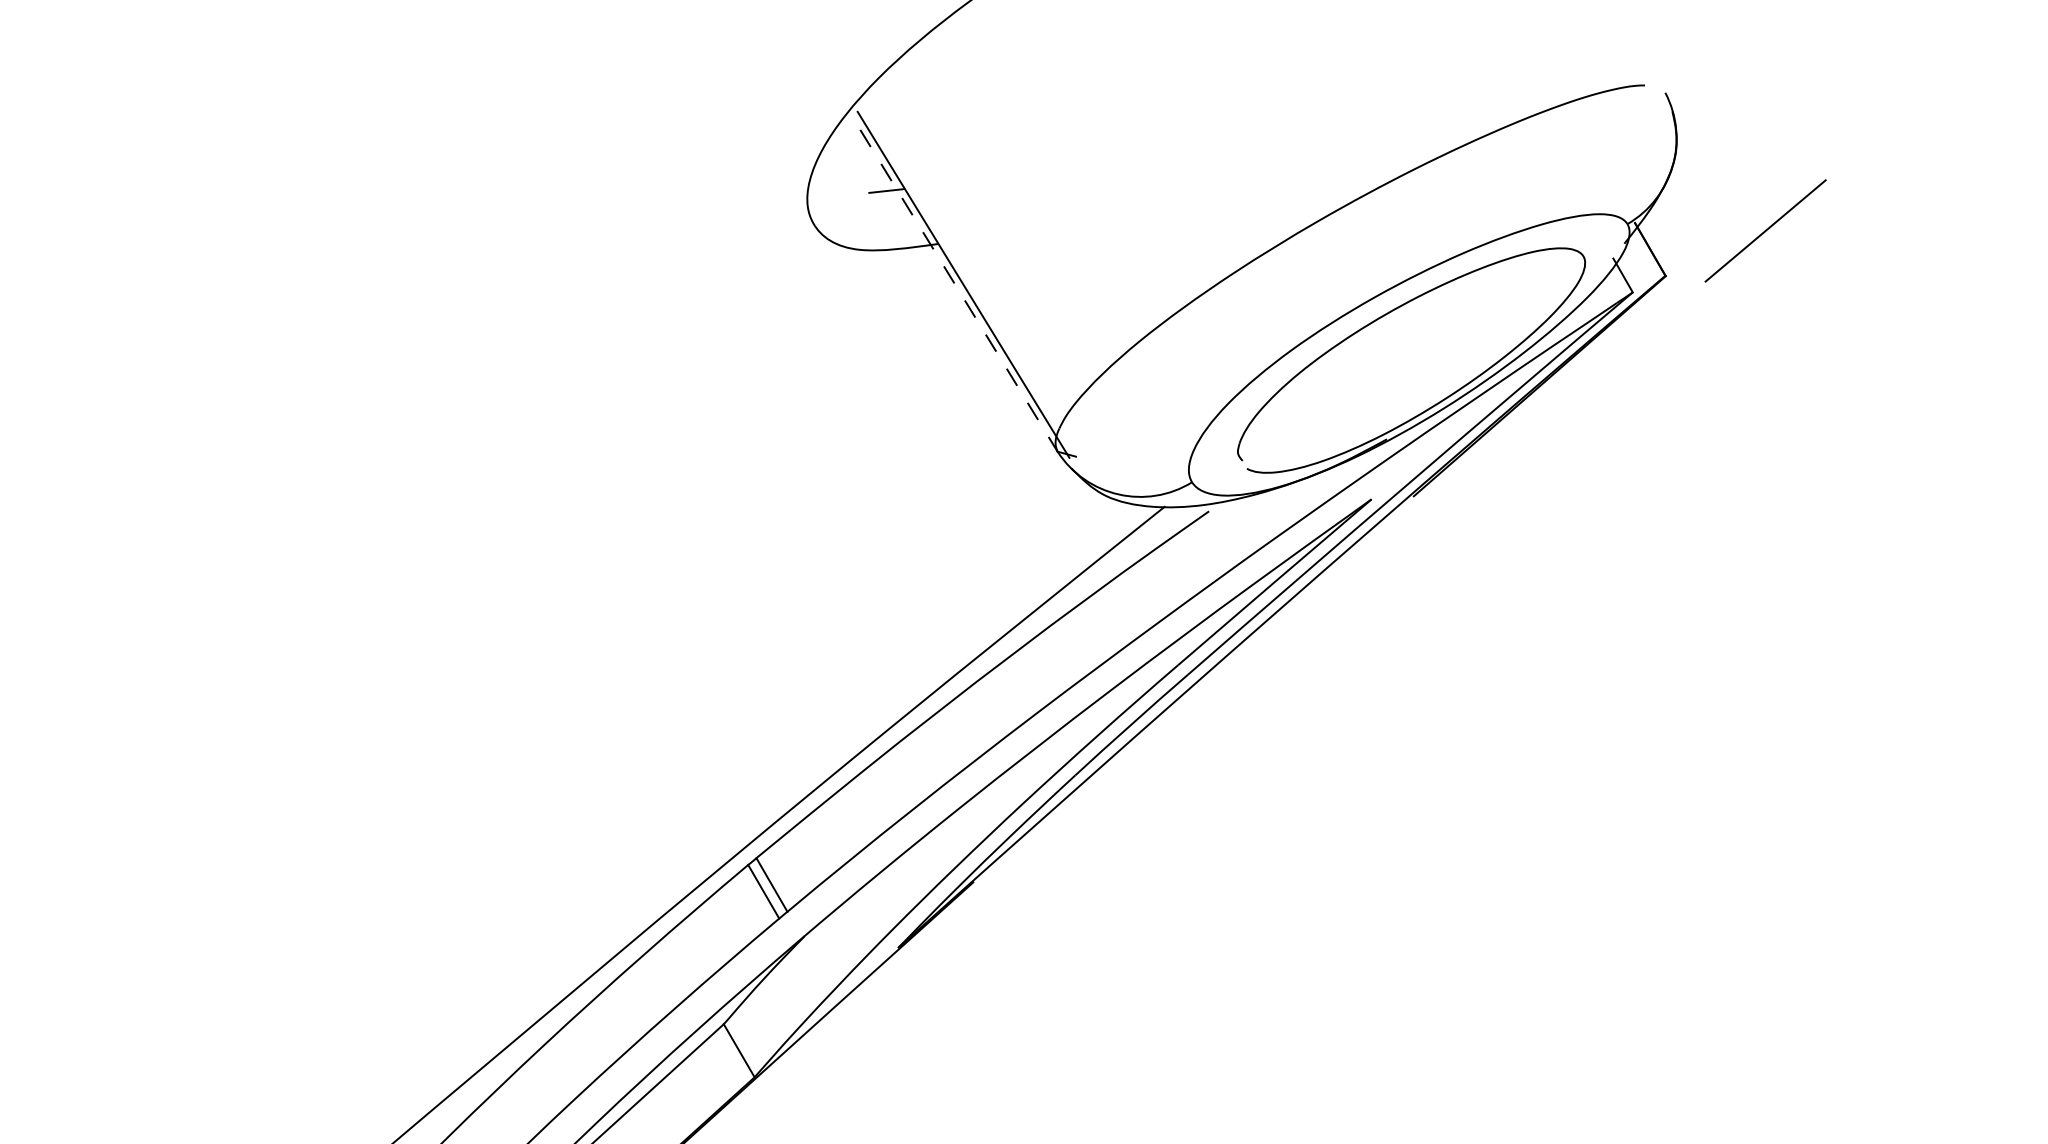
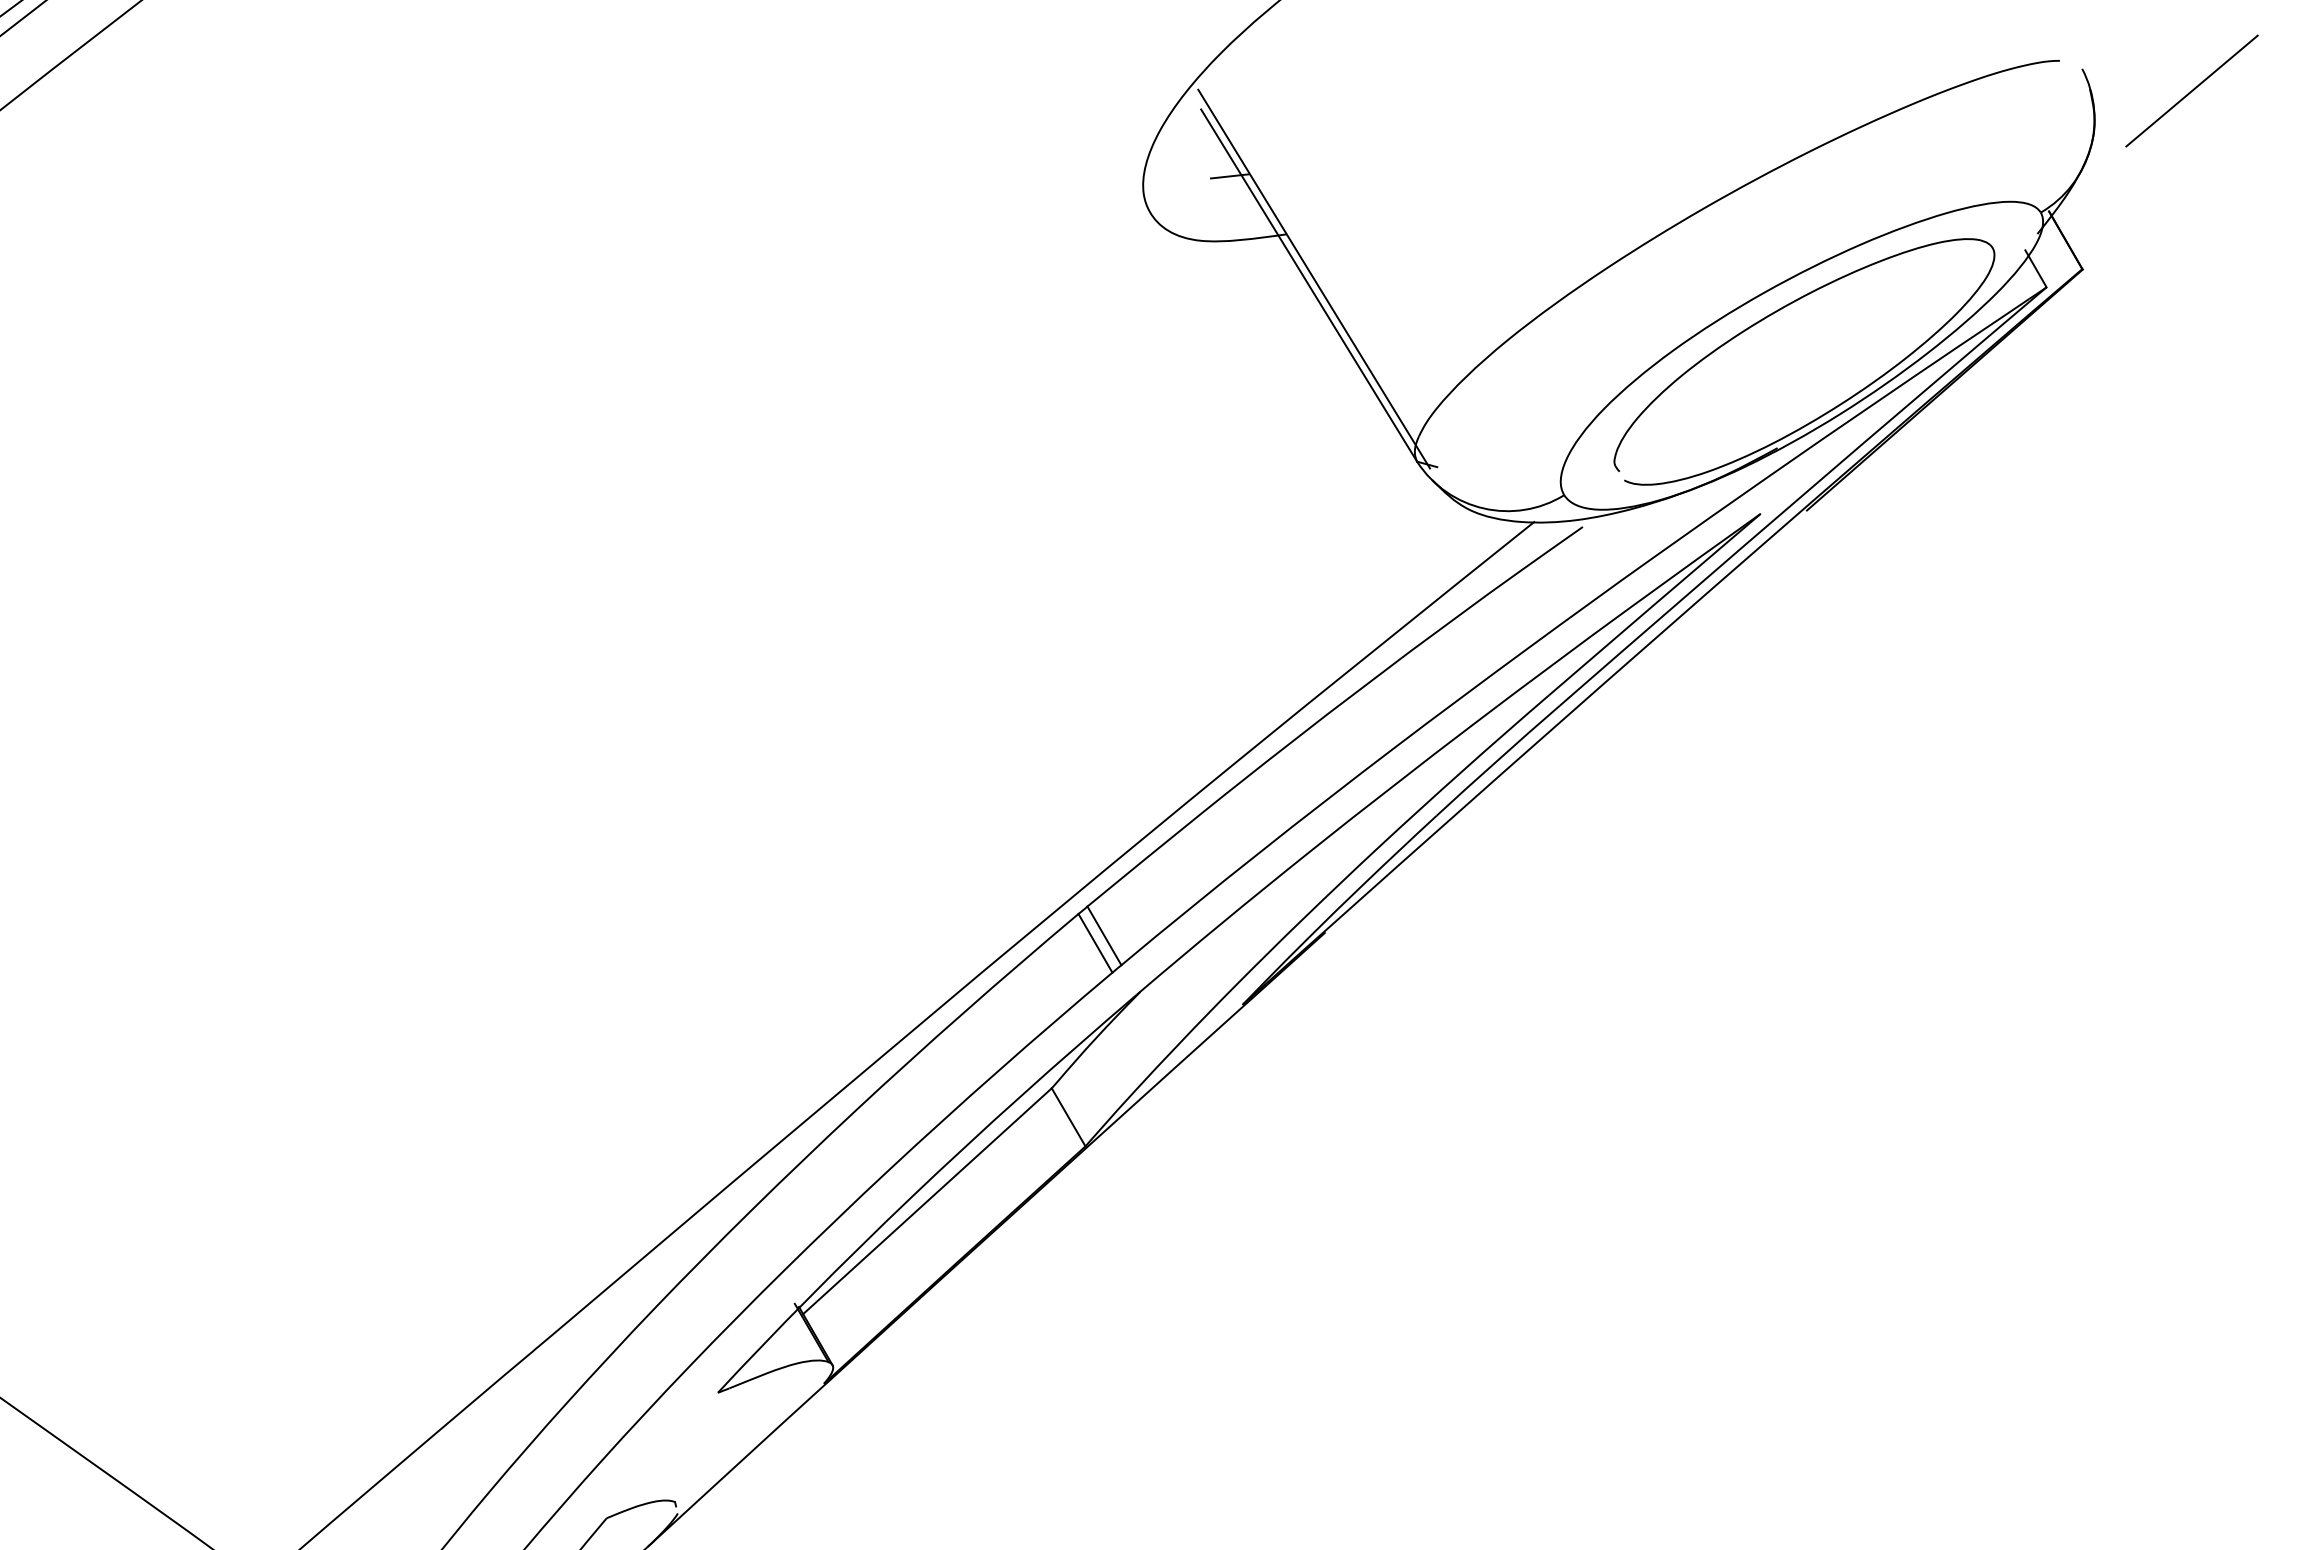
line: (1765, 230) -> (2191, 90), moved
line: (959, 290) -> (1309, 285), dashed -> solid

